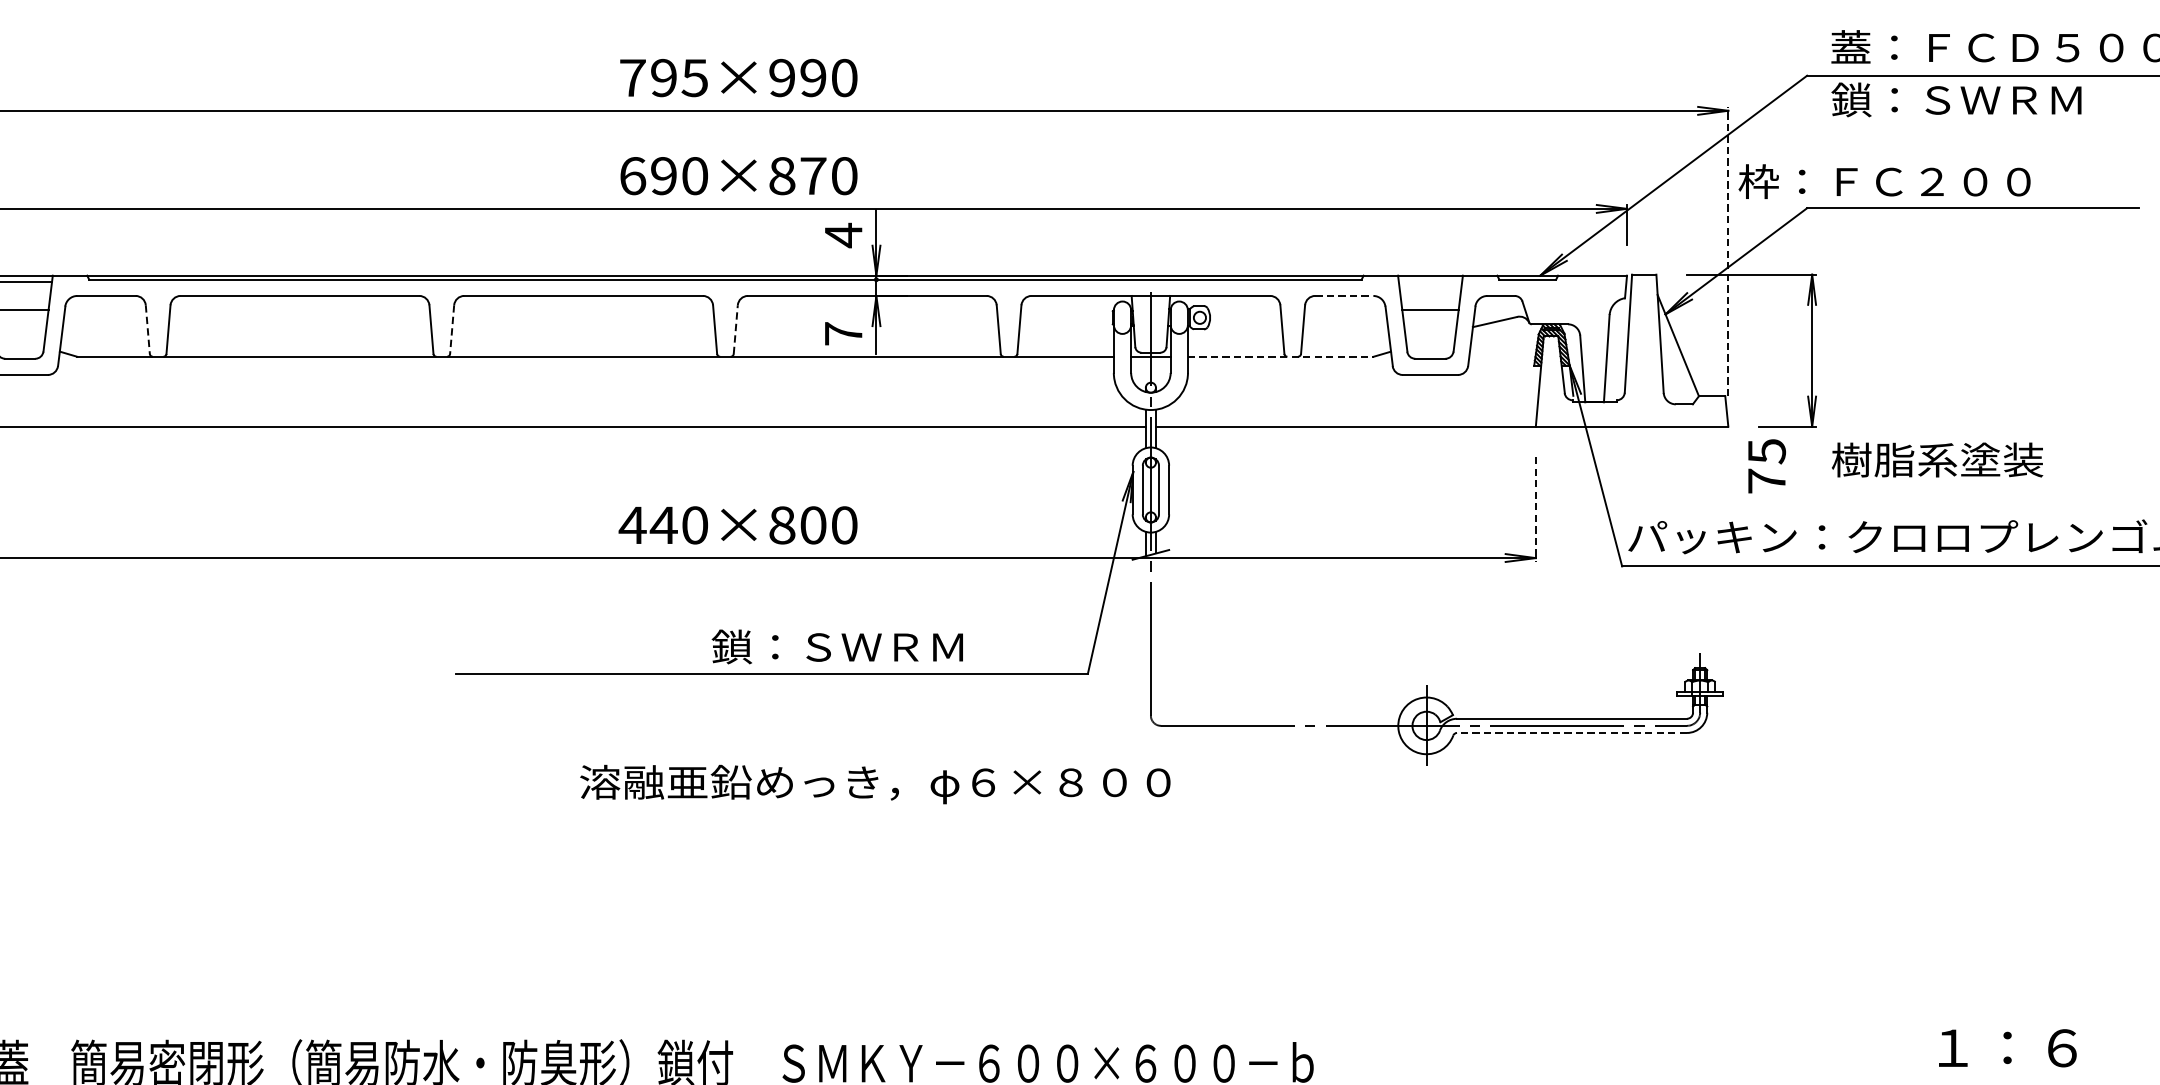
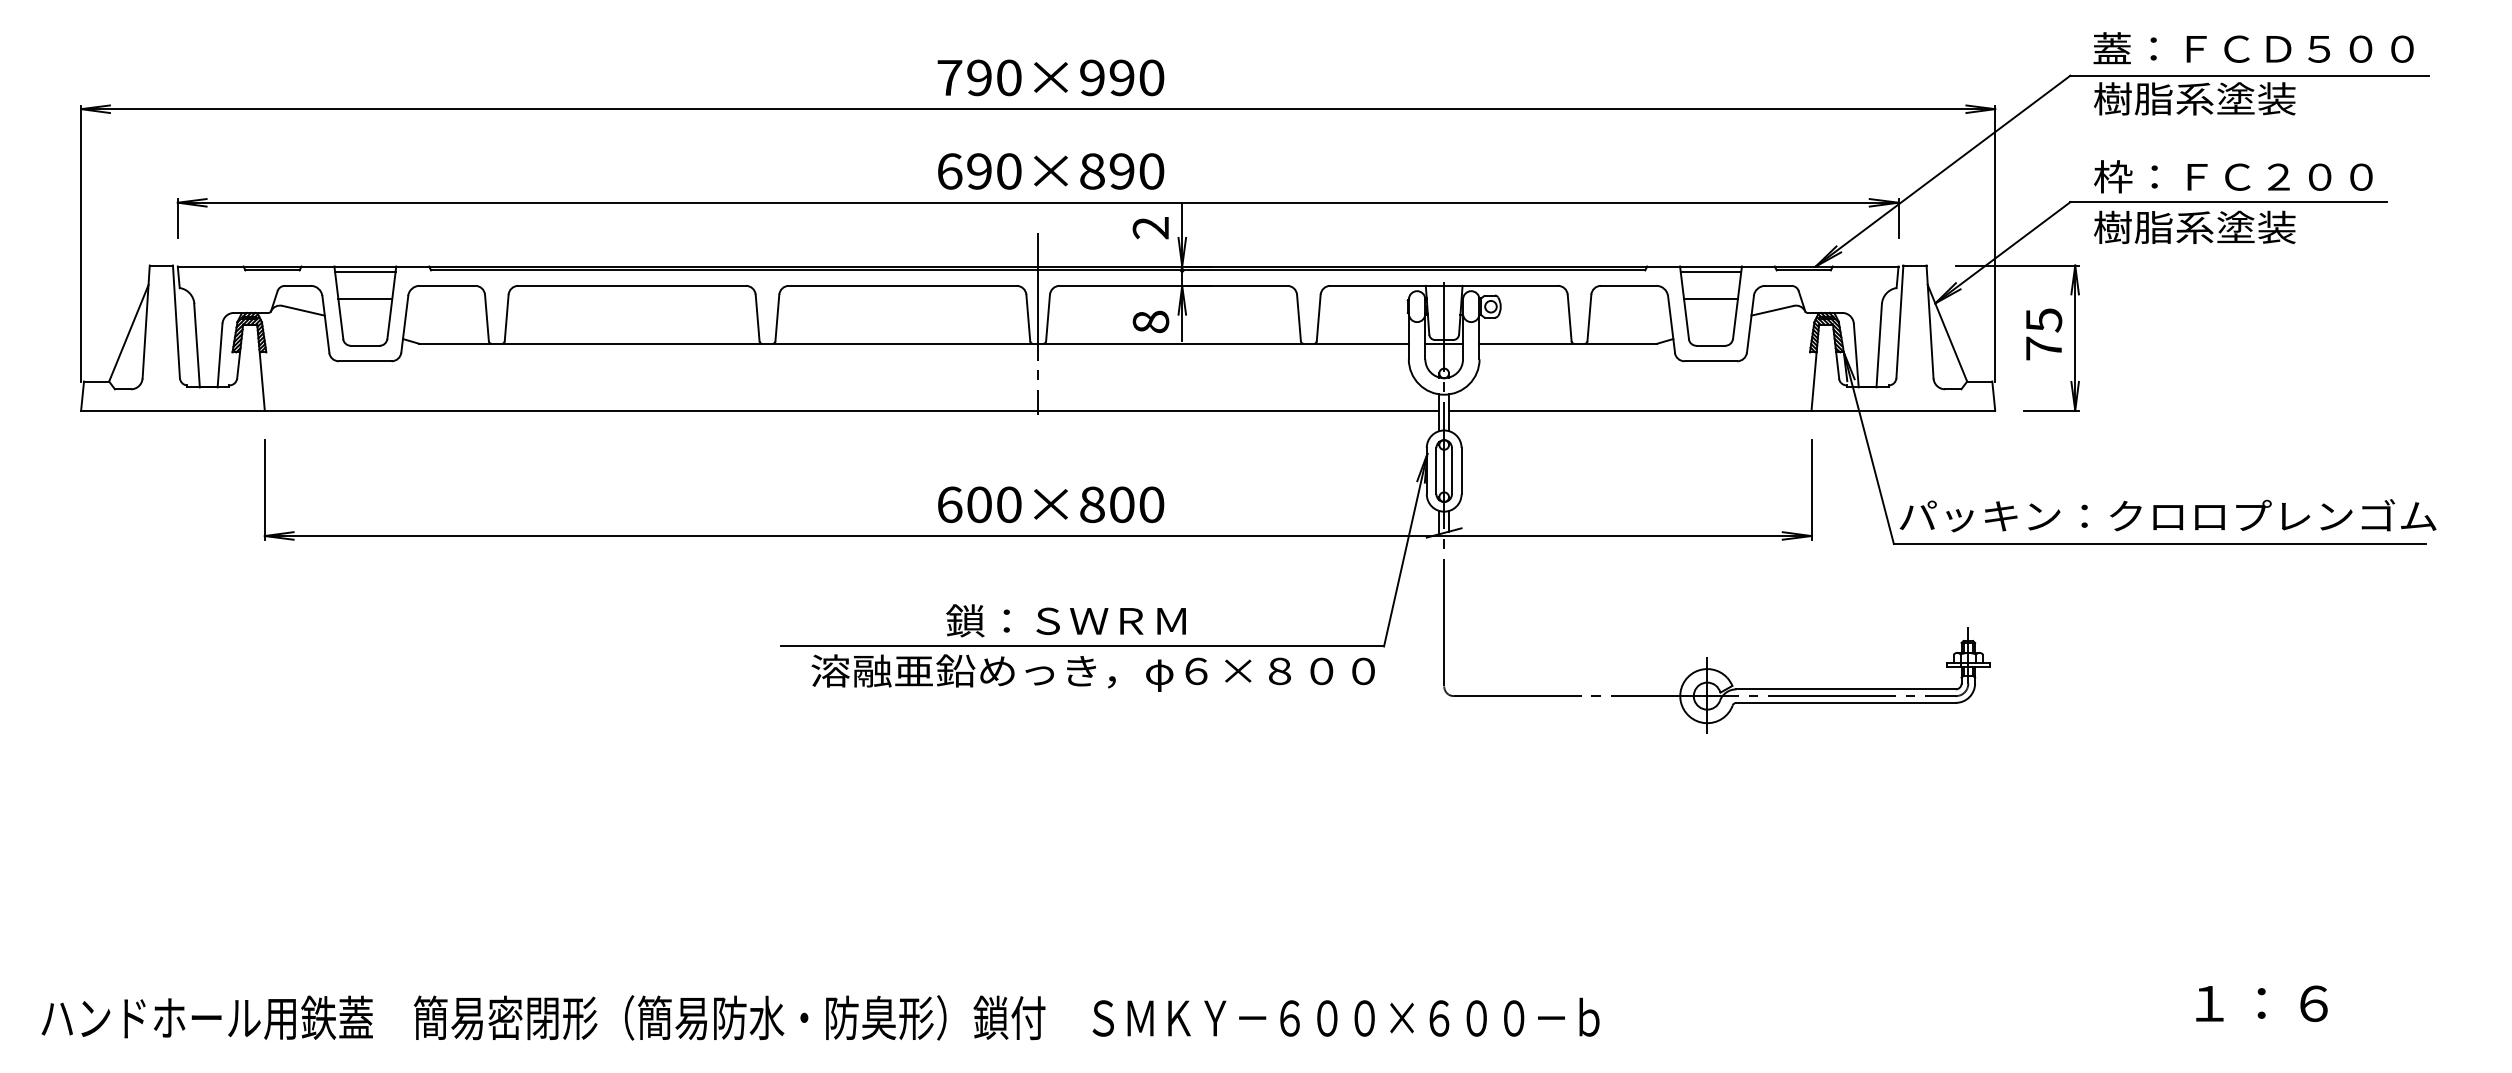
text: (694, 77) -> (1008, 77), 795×990 -> 790×990
text: (1956, 99) -> (2212, 98), 鎖：ＳＷＲＭ -> 樹脂系塗装
text: (812, 176) -> (1121, 171), 690×870 -> 690×890
text: (1884, 181) -> (2233, 176), moved
text: (843, 235) -> (1150, 228), 4 -> 2
line: (1728, 251) -> (1995, 243), dashed -> solid
line: (1429, 281) -> (1710, 272), added
line: (1344, 295) -> (1628, 285), dashed -> solid
line: (736, 329) -> (1048, 317), dashed -> solid
line: (148, 330) -> (487, 318), dashed -> solid
line: (452, 330) -> (777, 318), dashed -> solid
text: (843, 333) -> (1150, 321), 7 -> 8
line: (725, 335) -> (1038, 323), added
line: (1281, 356) -> (1568, 343), dashed -> solid
text: (1937, 460) -> (2194, 227), moved
text: (1767, 466) -> (2044, 334), moved
line: (1535, 509) -> (1811, 489), dashed -> solid
text: (648, 525) -> (964, 504), 440×800 -> 600×800
text: (836, 646) -> (1065, 620), moved
line: (1572, 732) -> (1846, 702), dashed -> solid
text: (874, 783) -> (1092, 672), moved

